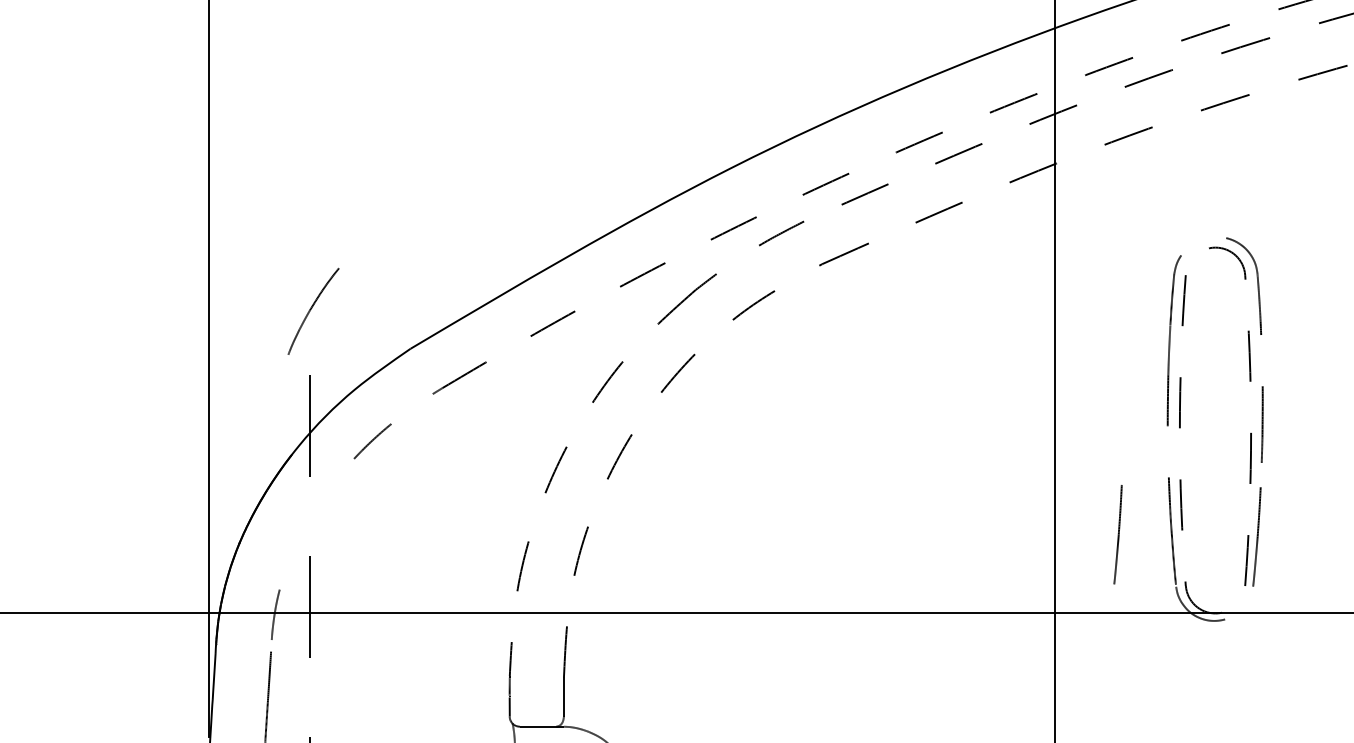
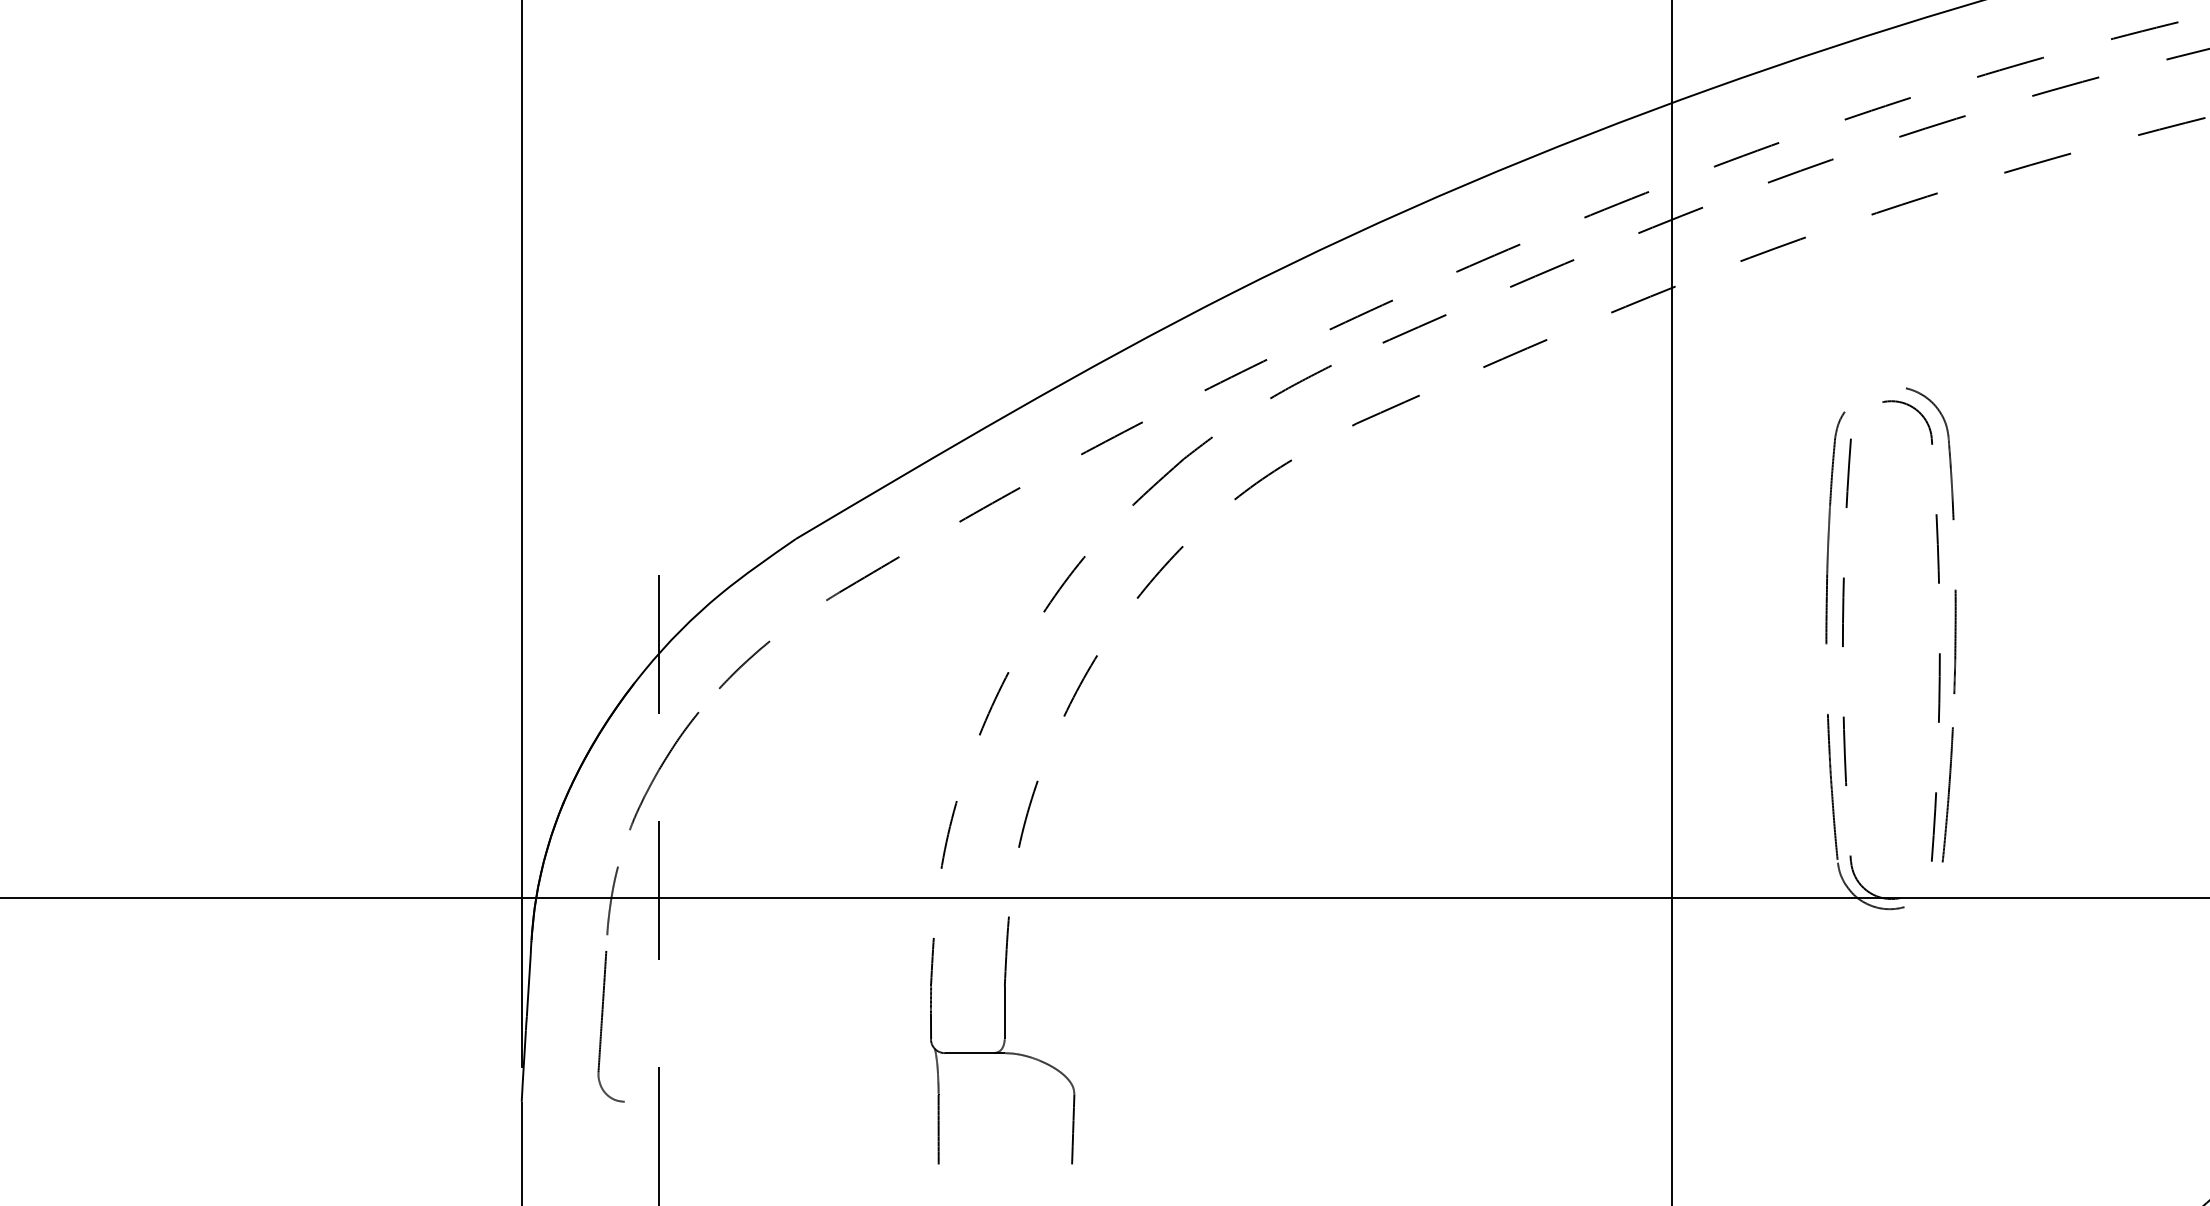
part: (313, 311) -> (664, 771), moved
part: (1117, 534) -> (1758, 791), removed

